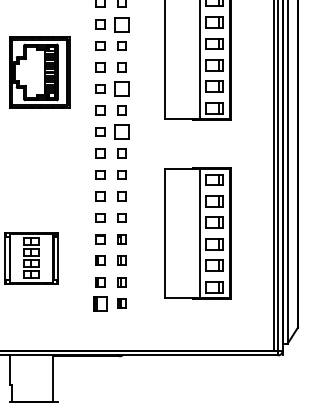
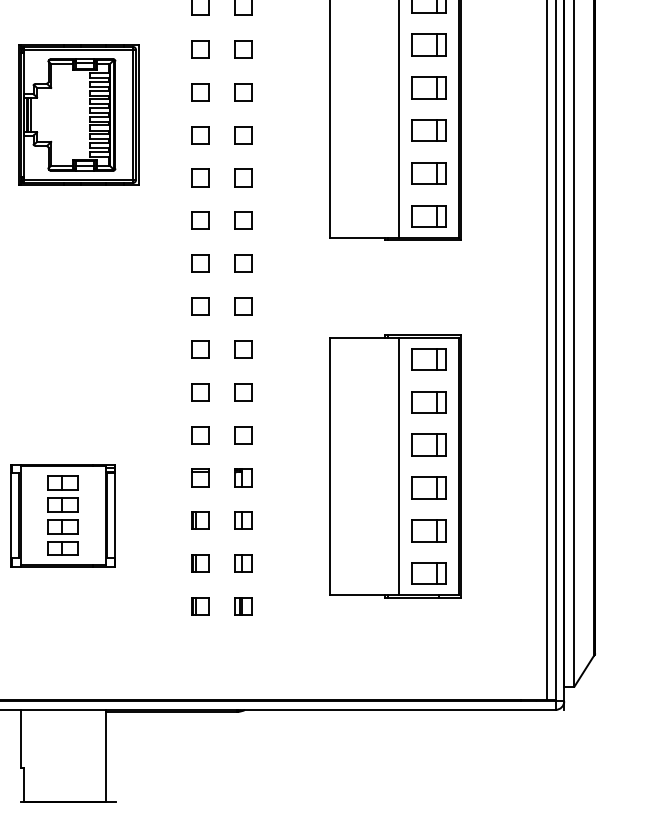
part: (121, 24) -> (242, 49), size x0.62
part: (39, 72) -> (78, 114), moved
part: (121, 88) -> (242, 176), size x0.62
part: (121, 131) -> (242, 262), size x0.62
part: (100, 303) -> (200, 606), size x0.62

